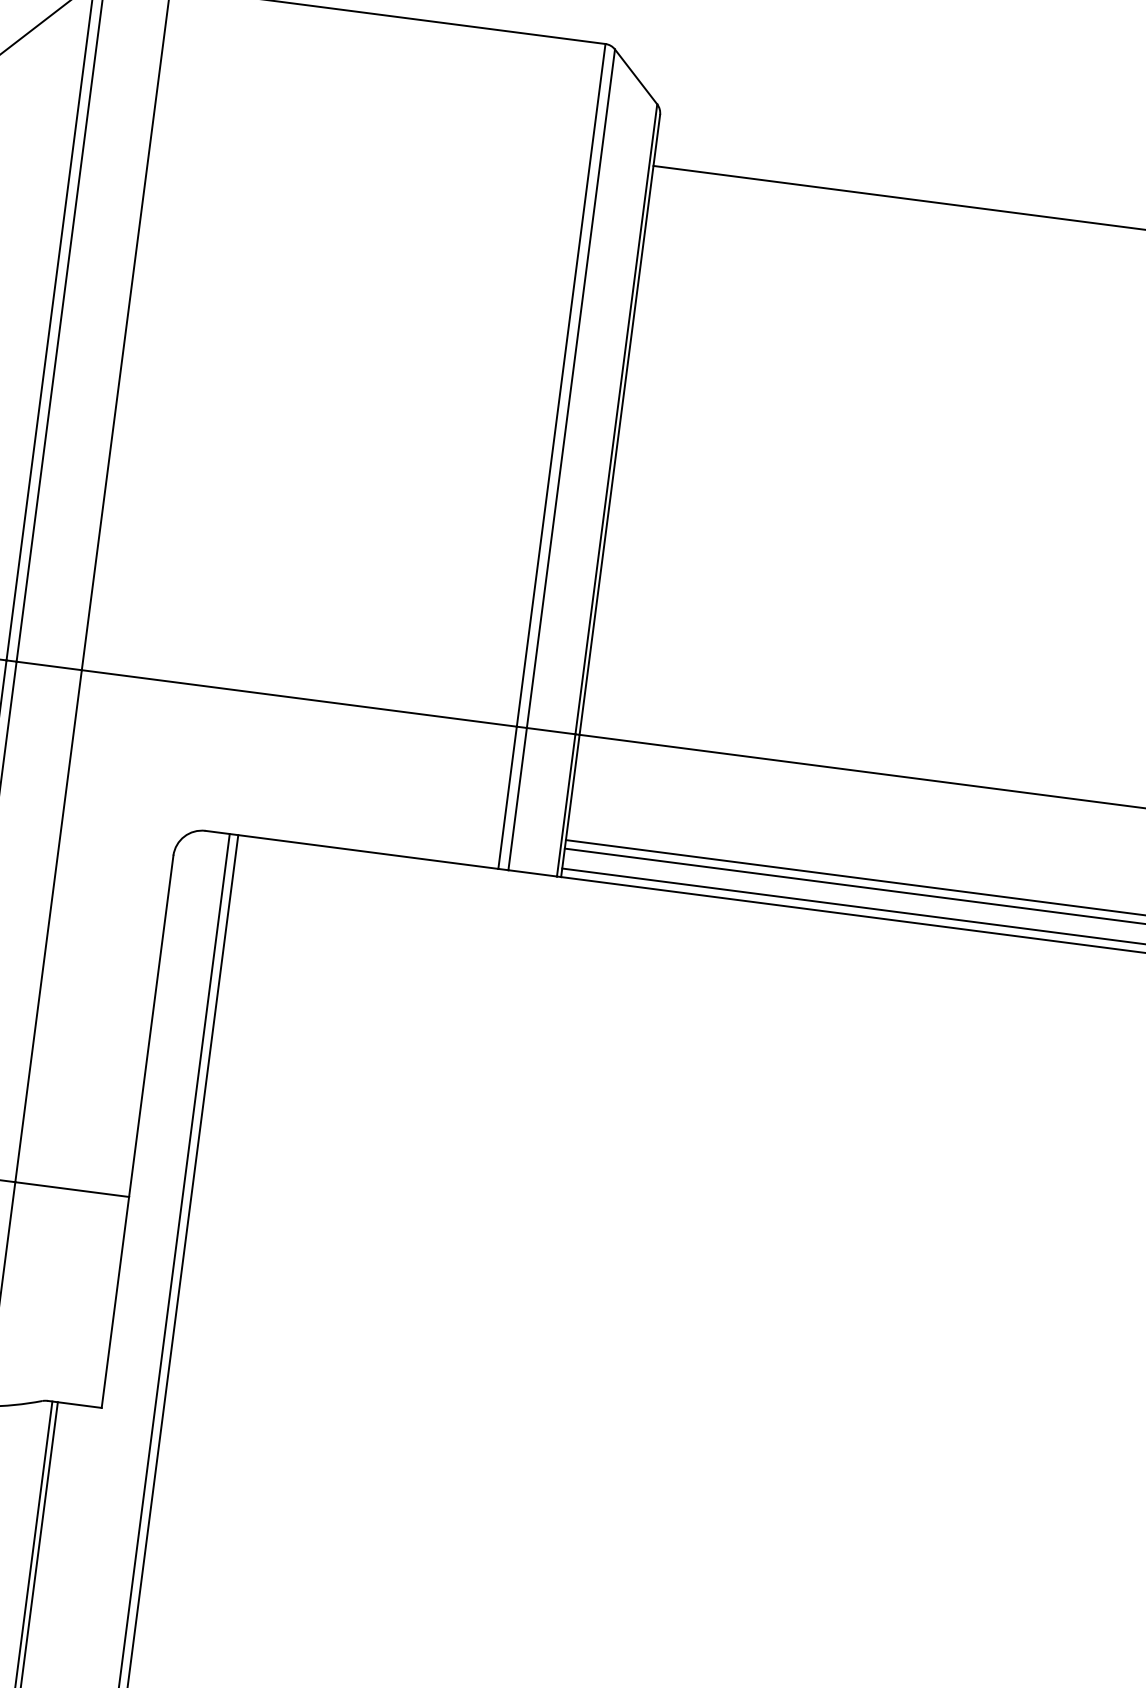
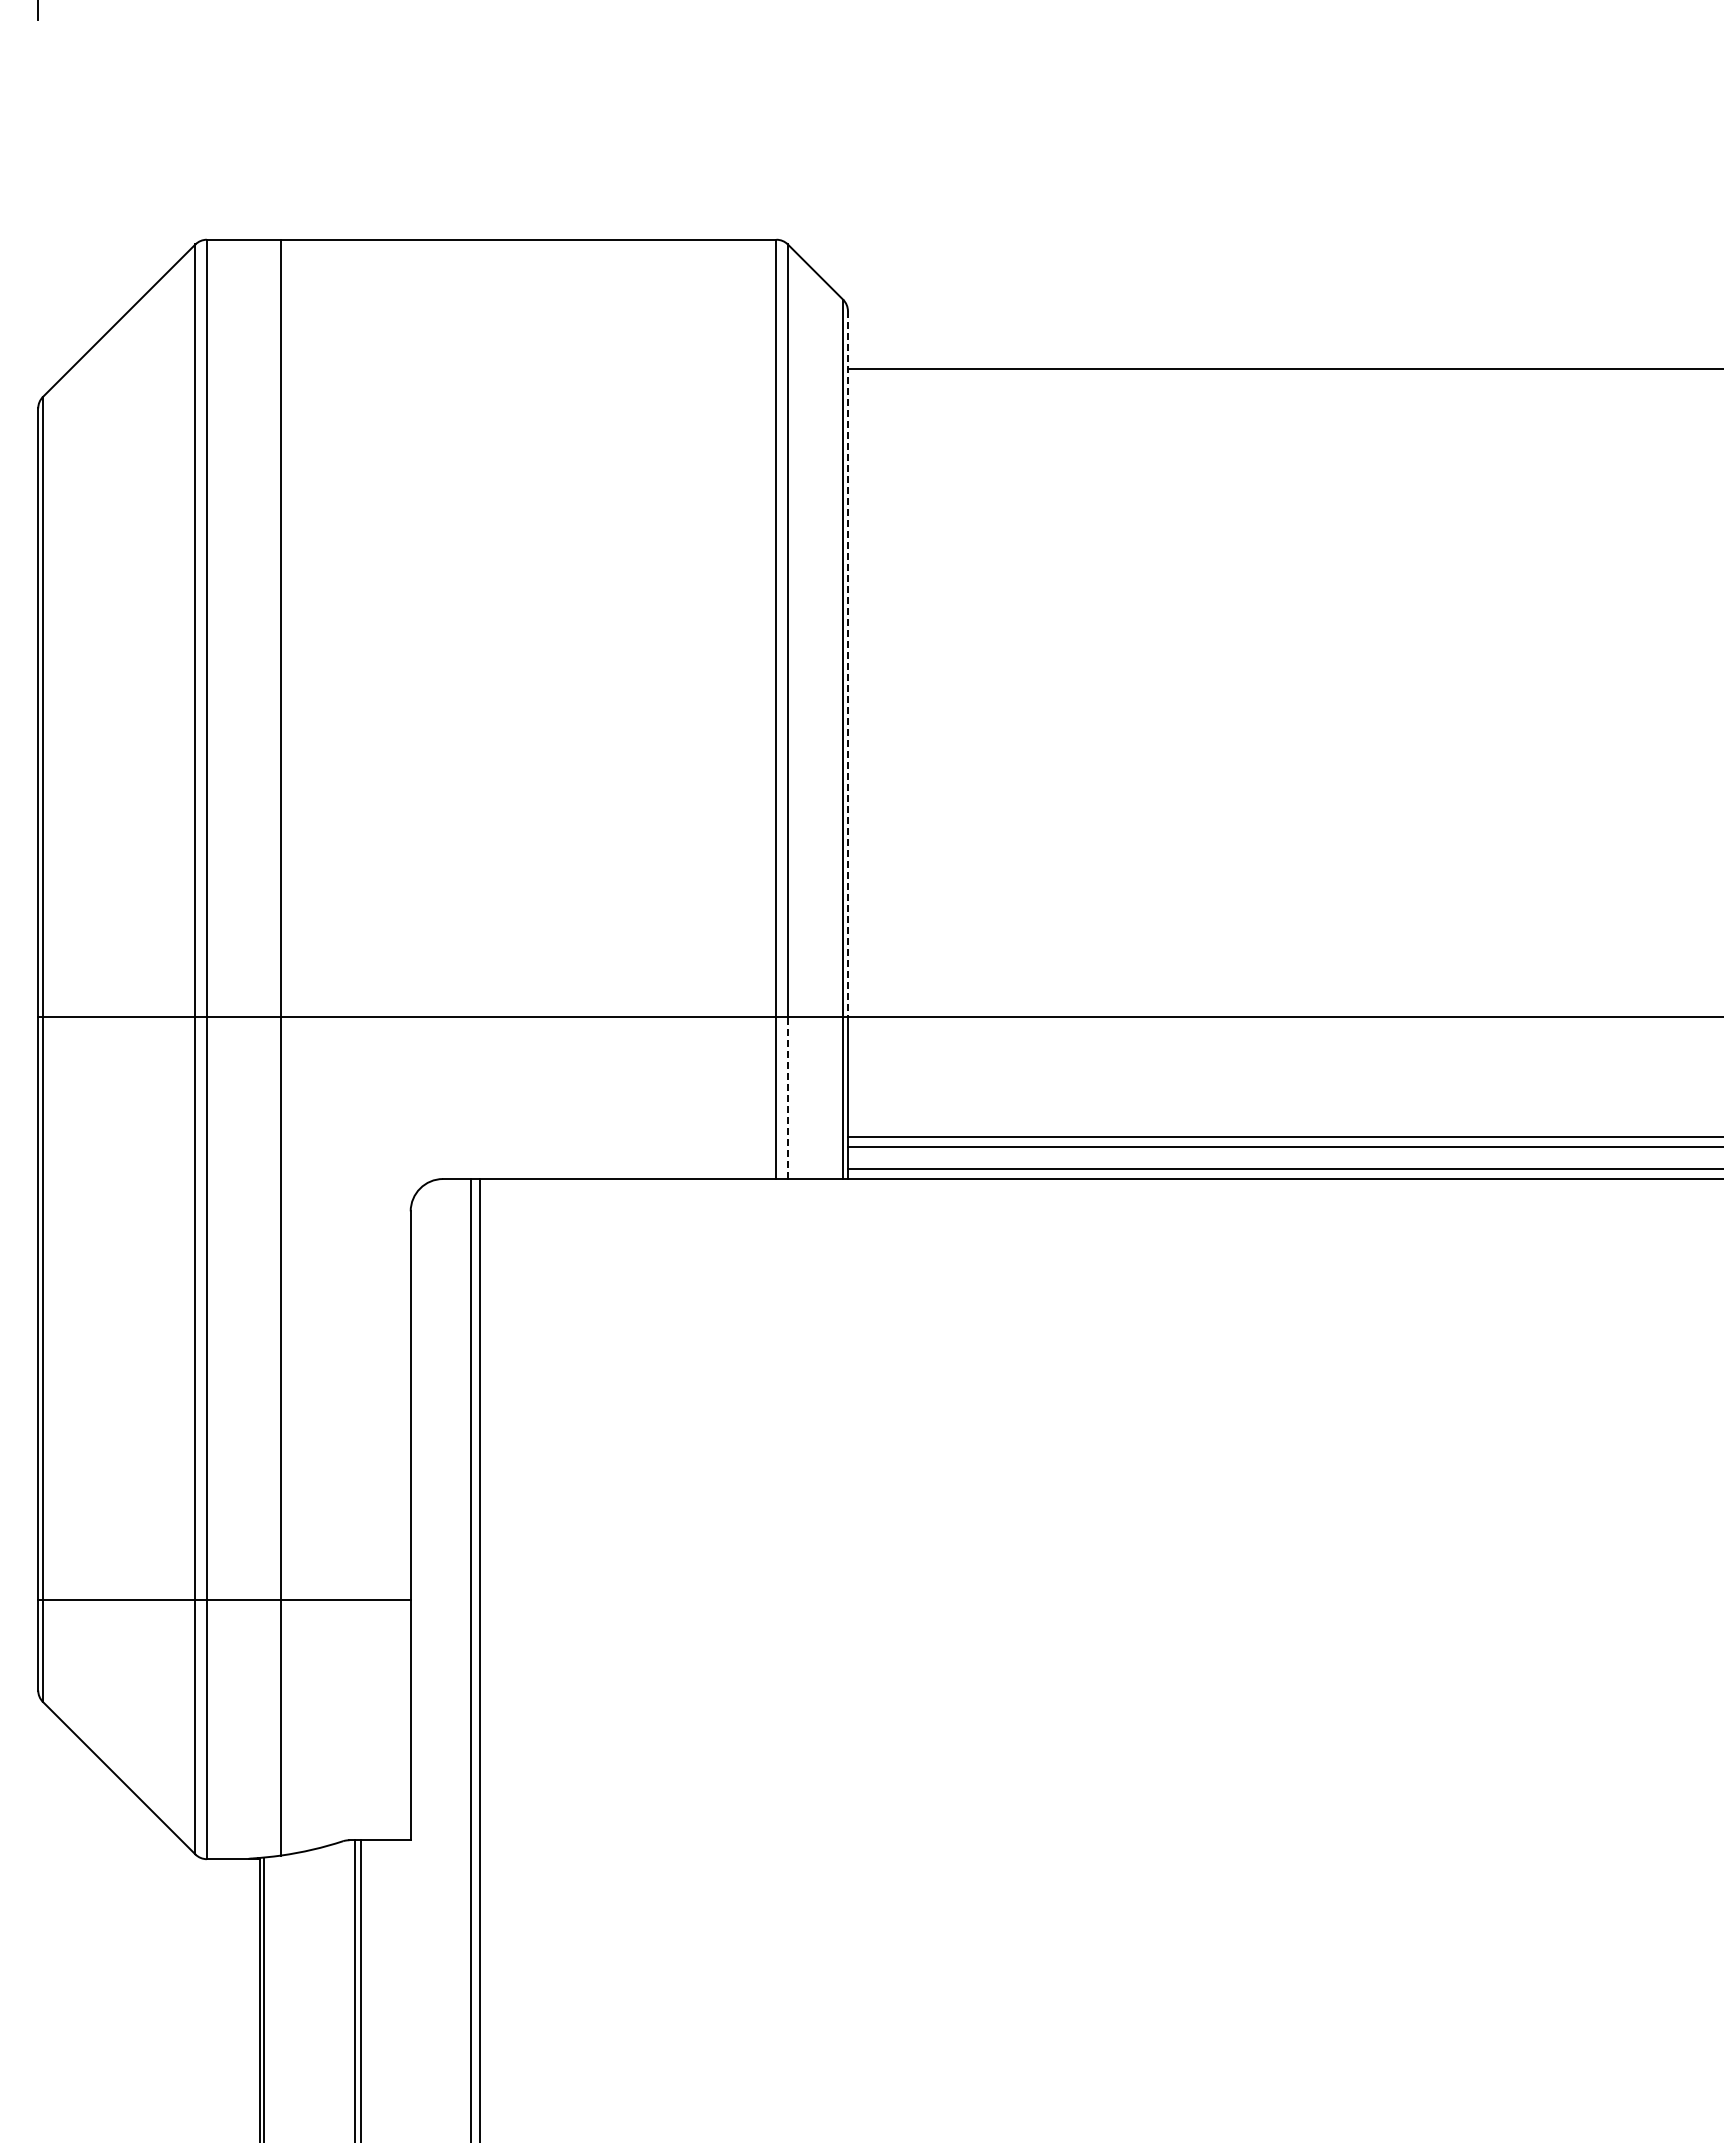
line: (619, 425) -> (847, 664), solid -> dashed
line: (517, 799) -> (787, 1098), solid -> dashed

